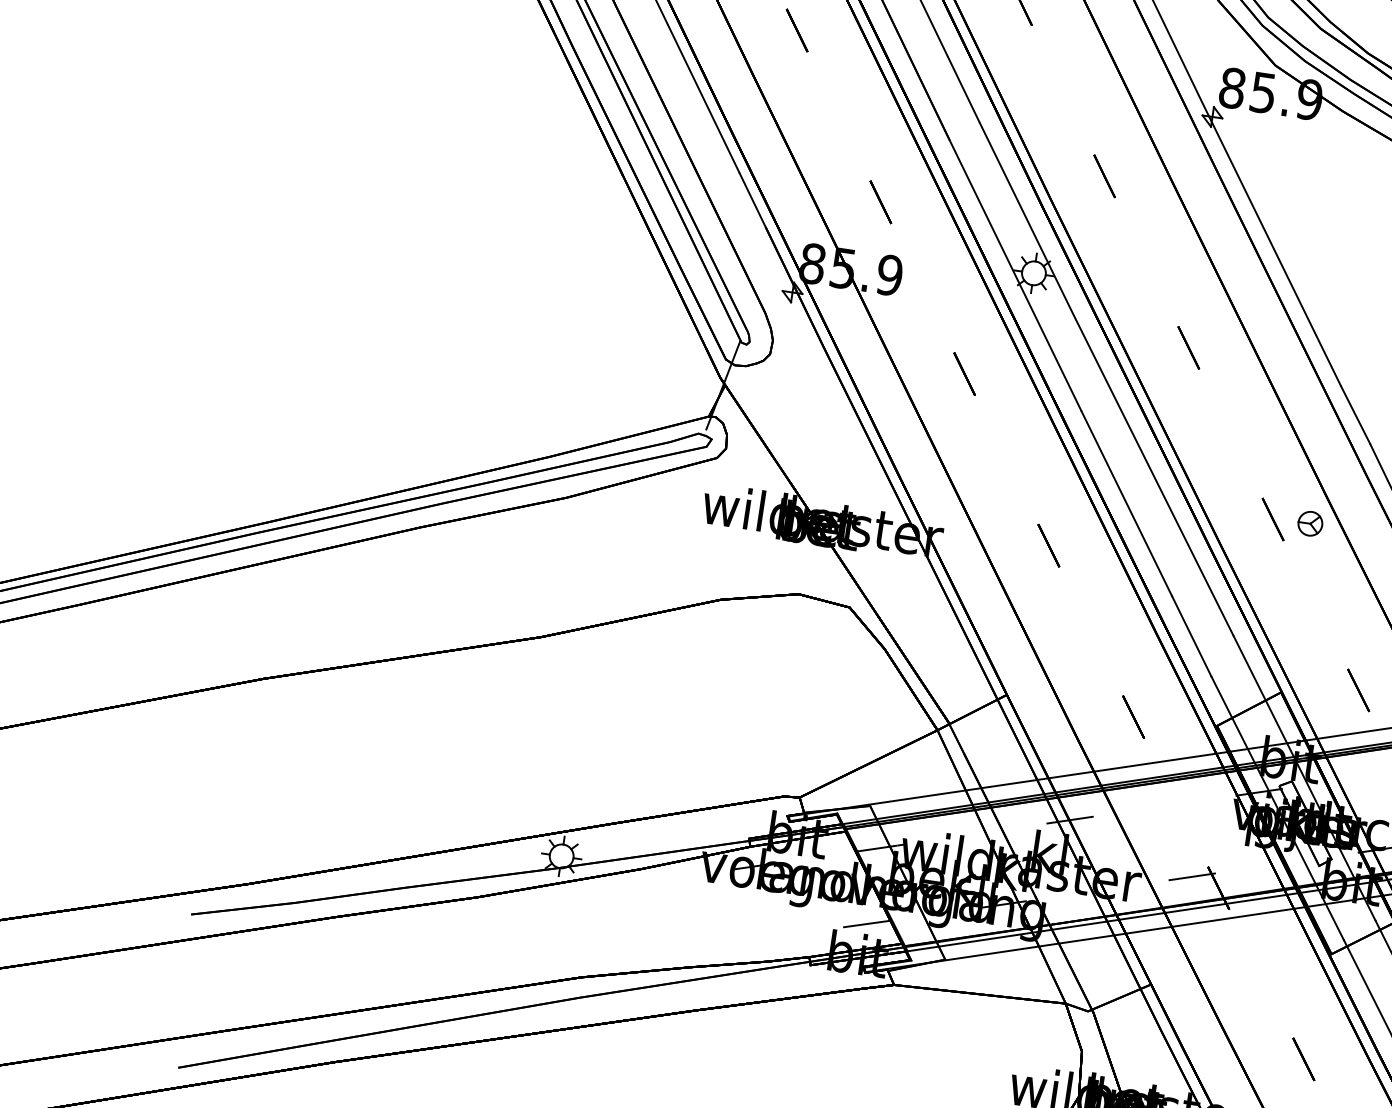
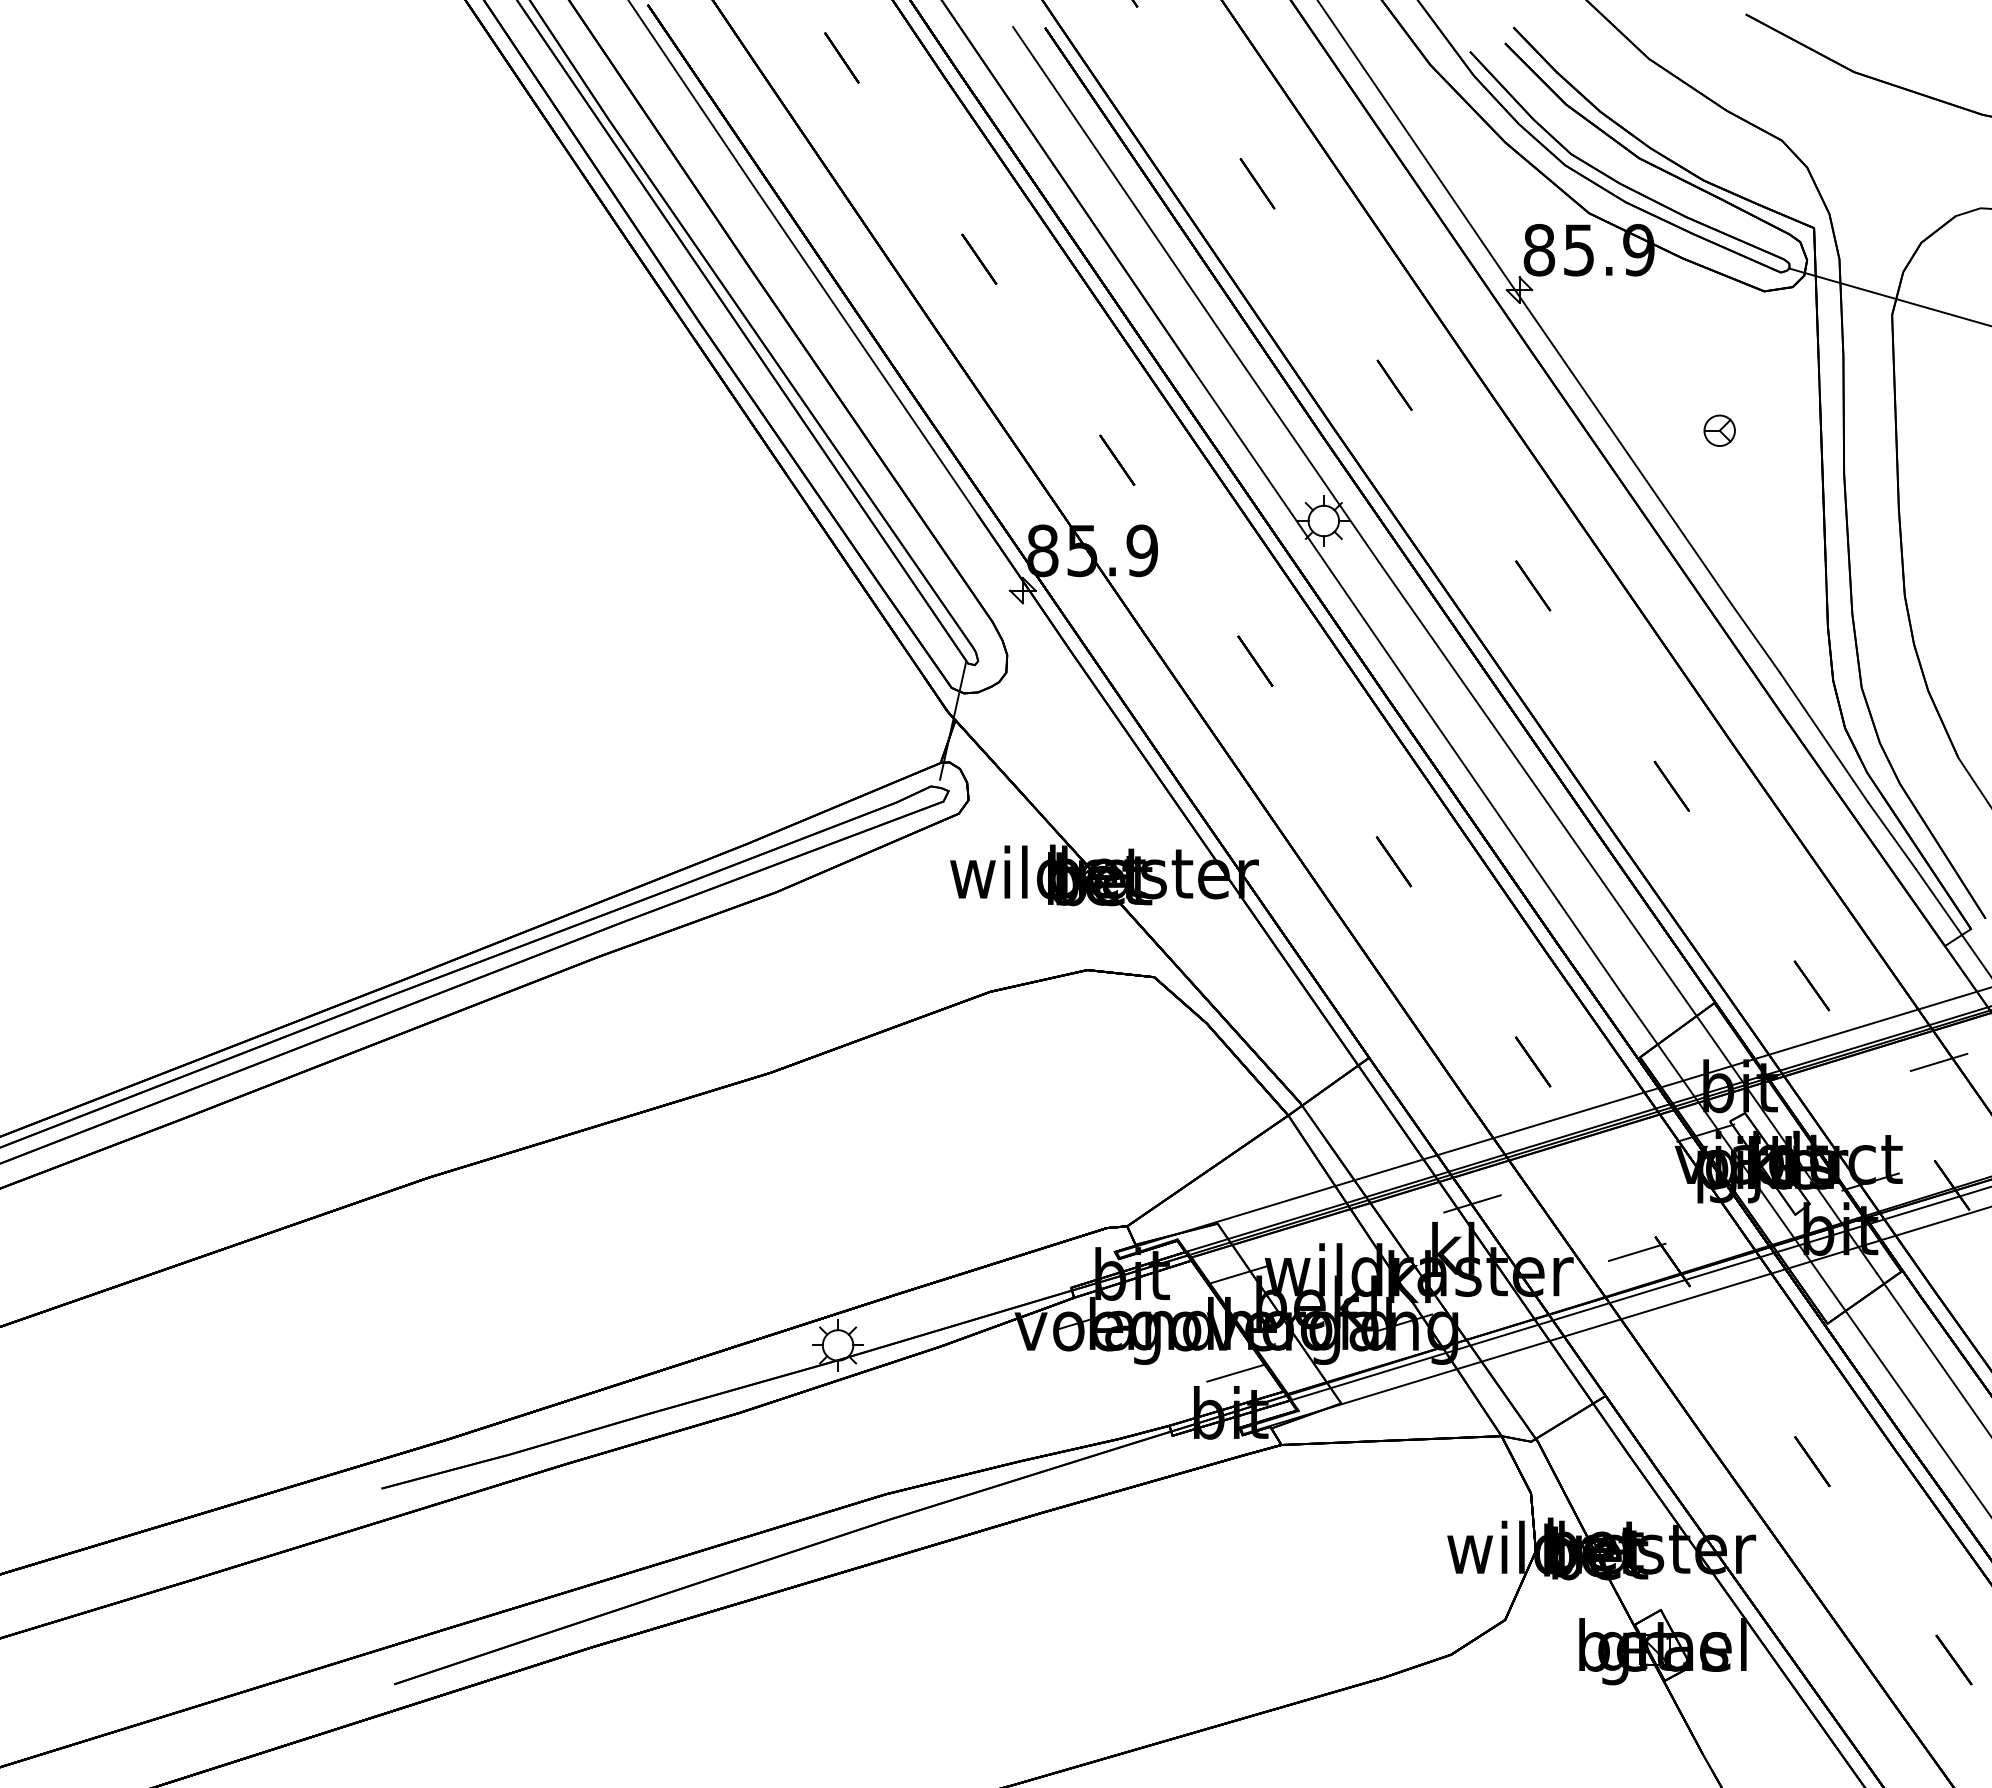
part: (1310, 523) -> (1719, 430), moved

